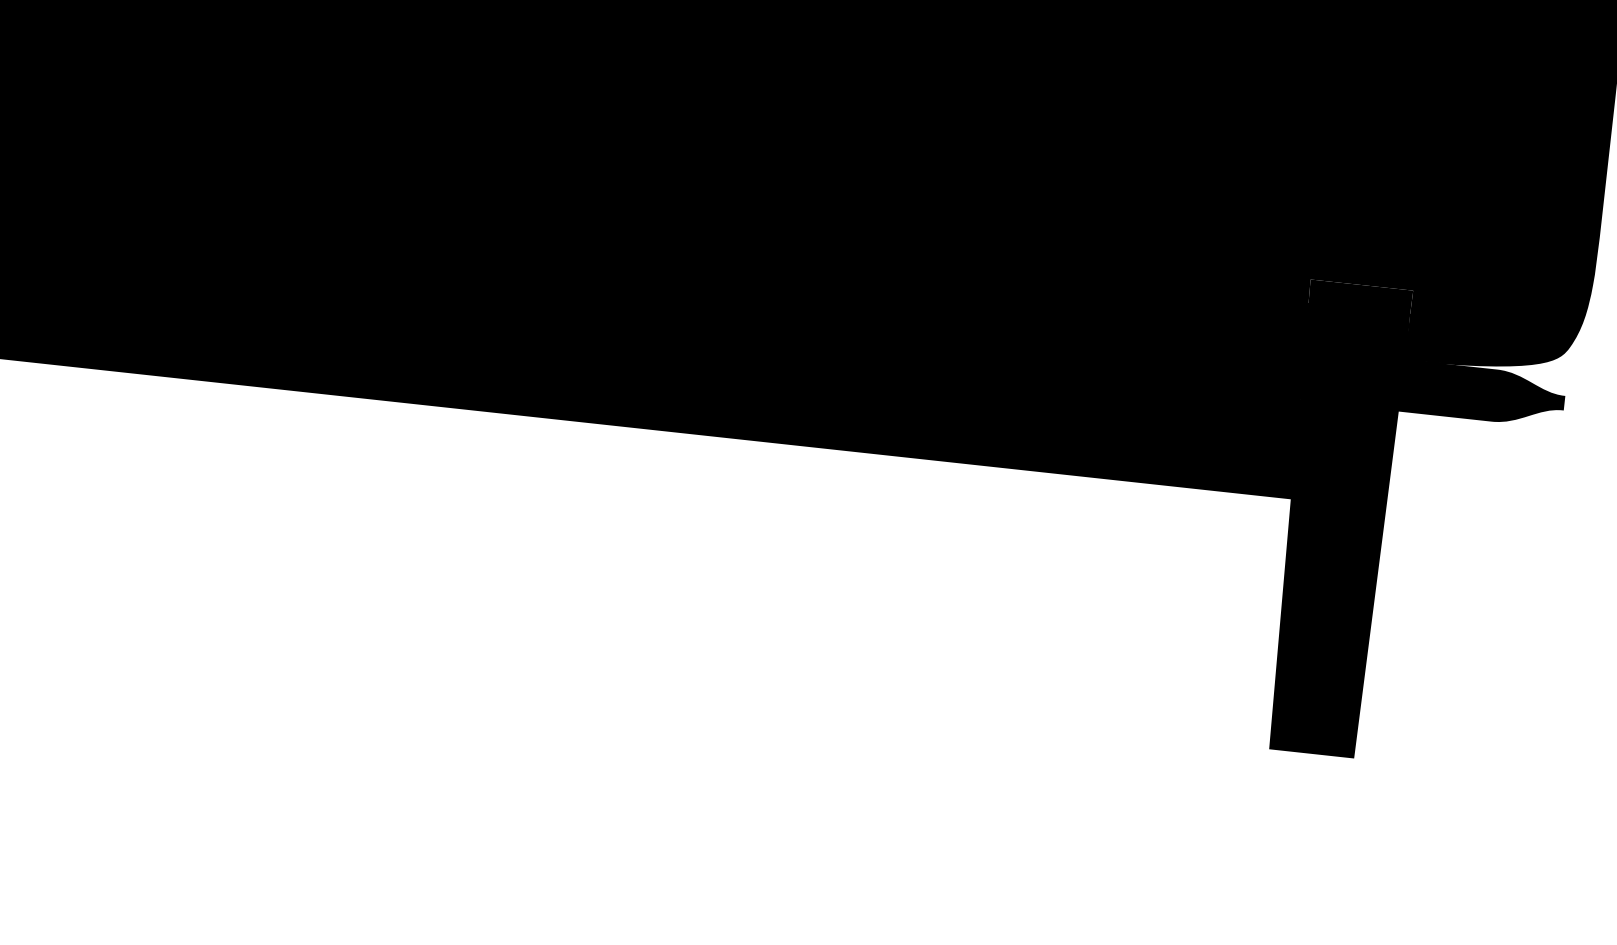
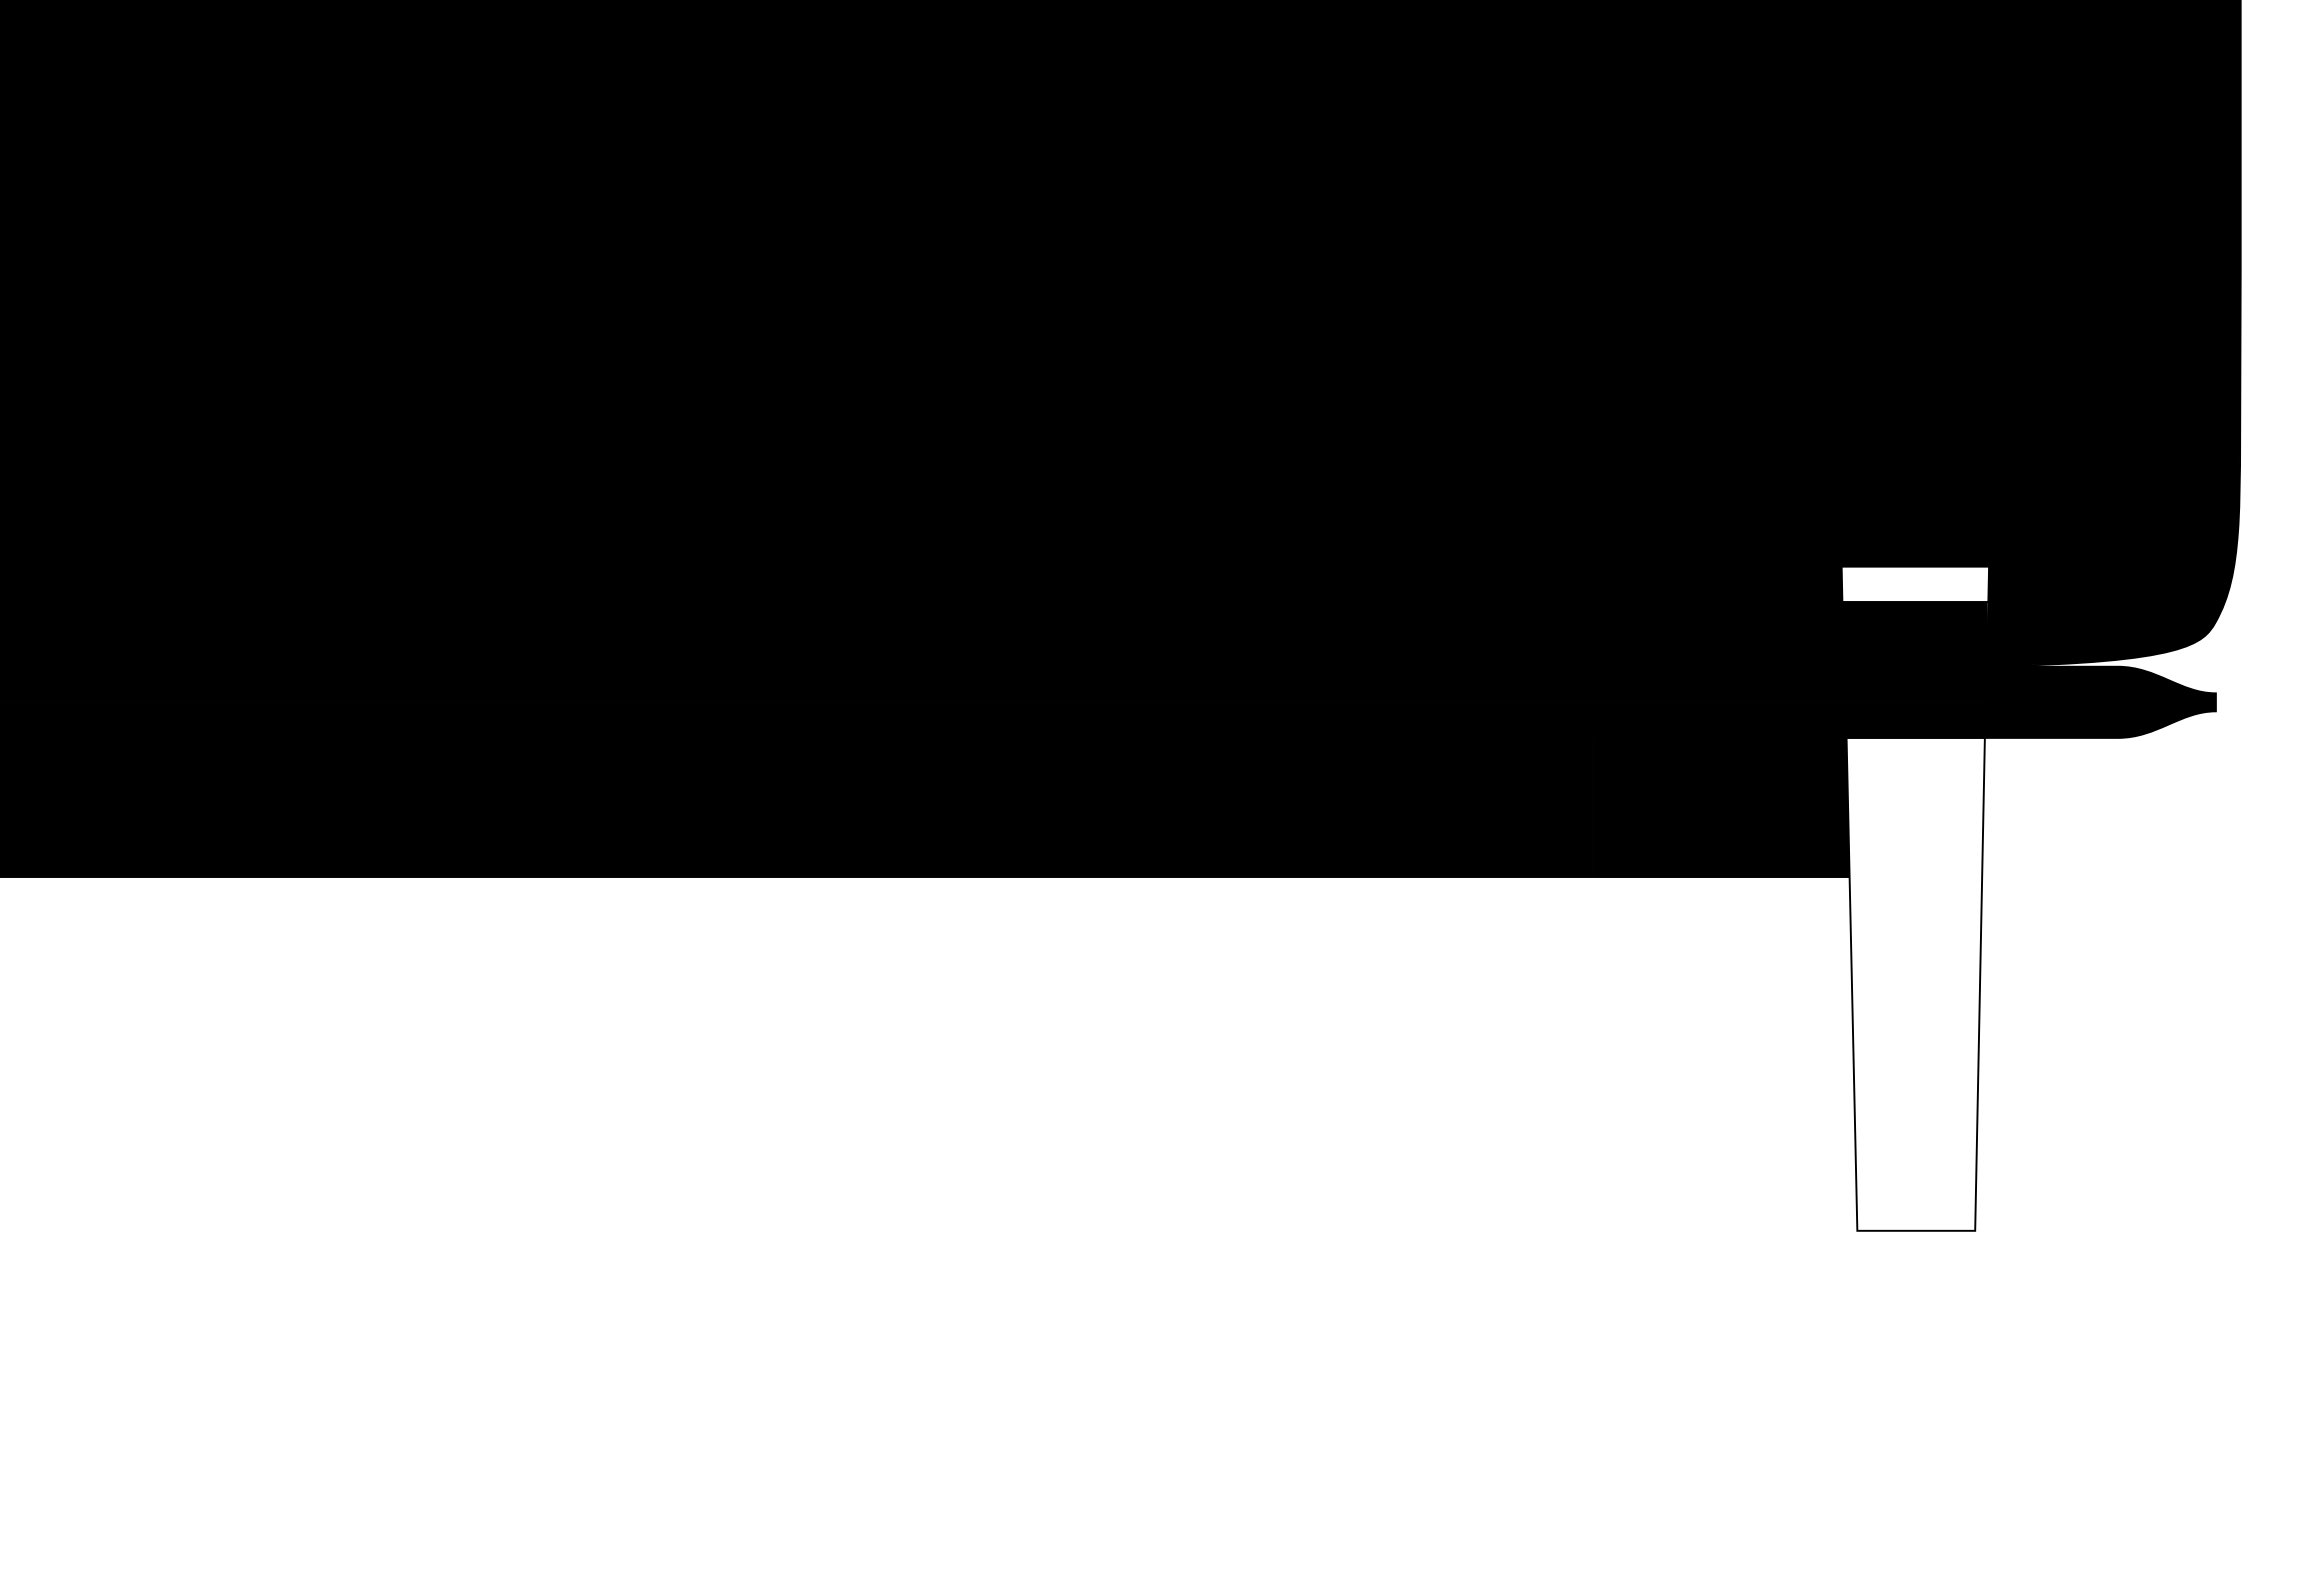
fill: (1360, 296) -> (1915, 584), removed
fill: (1330, 578) -> (1915, 983), removed

